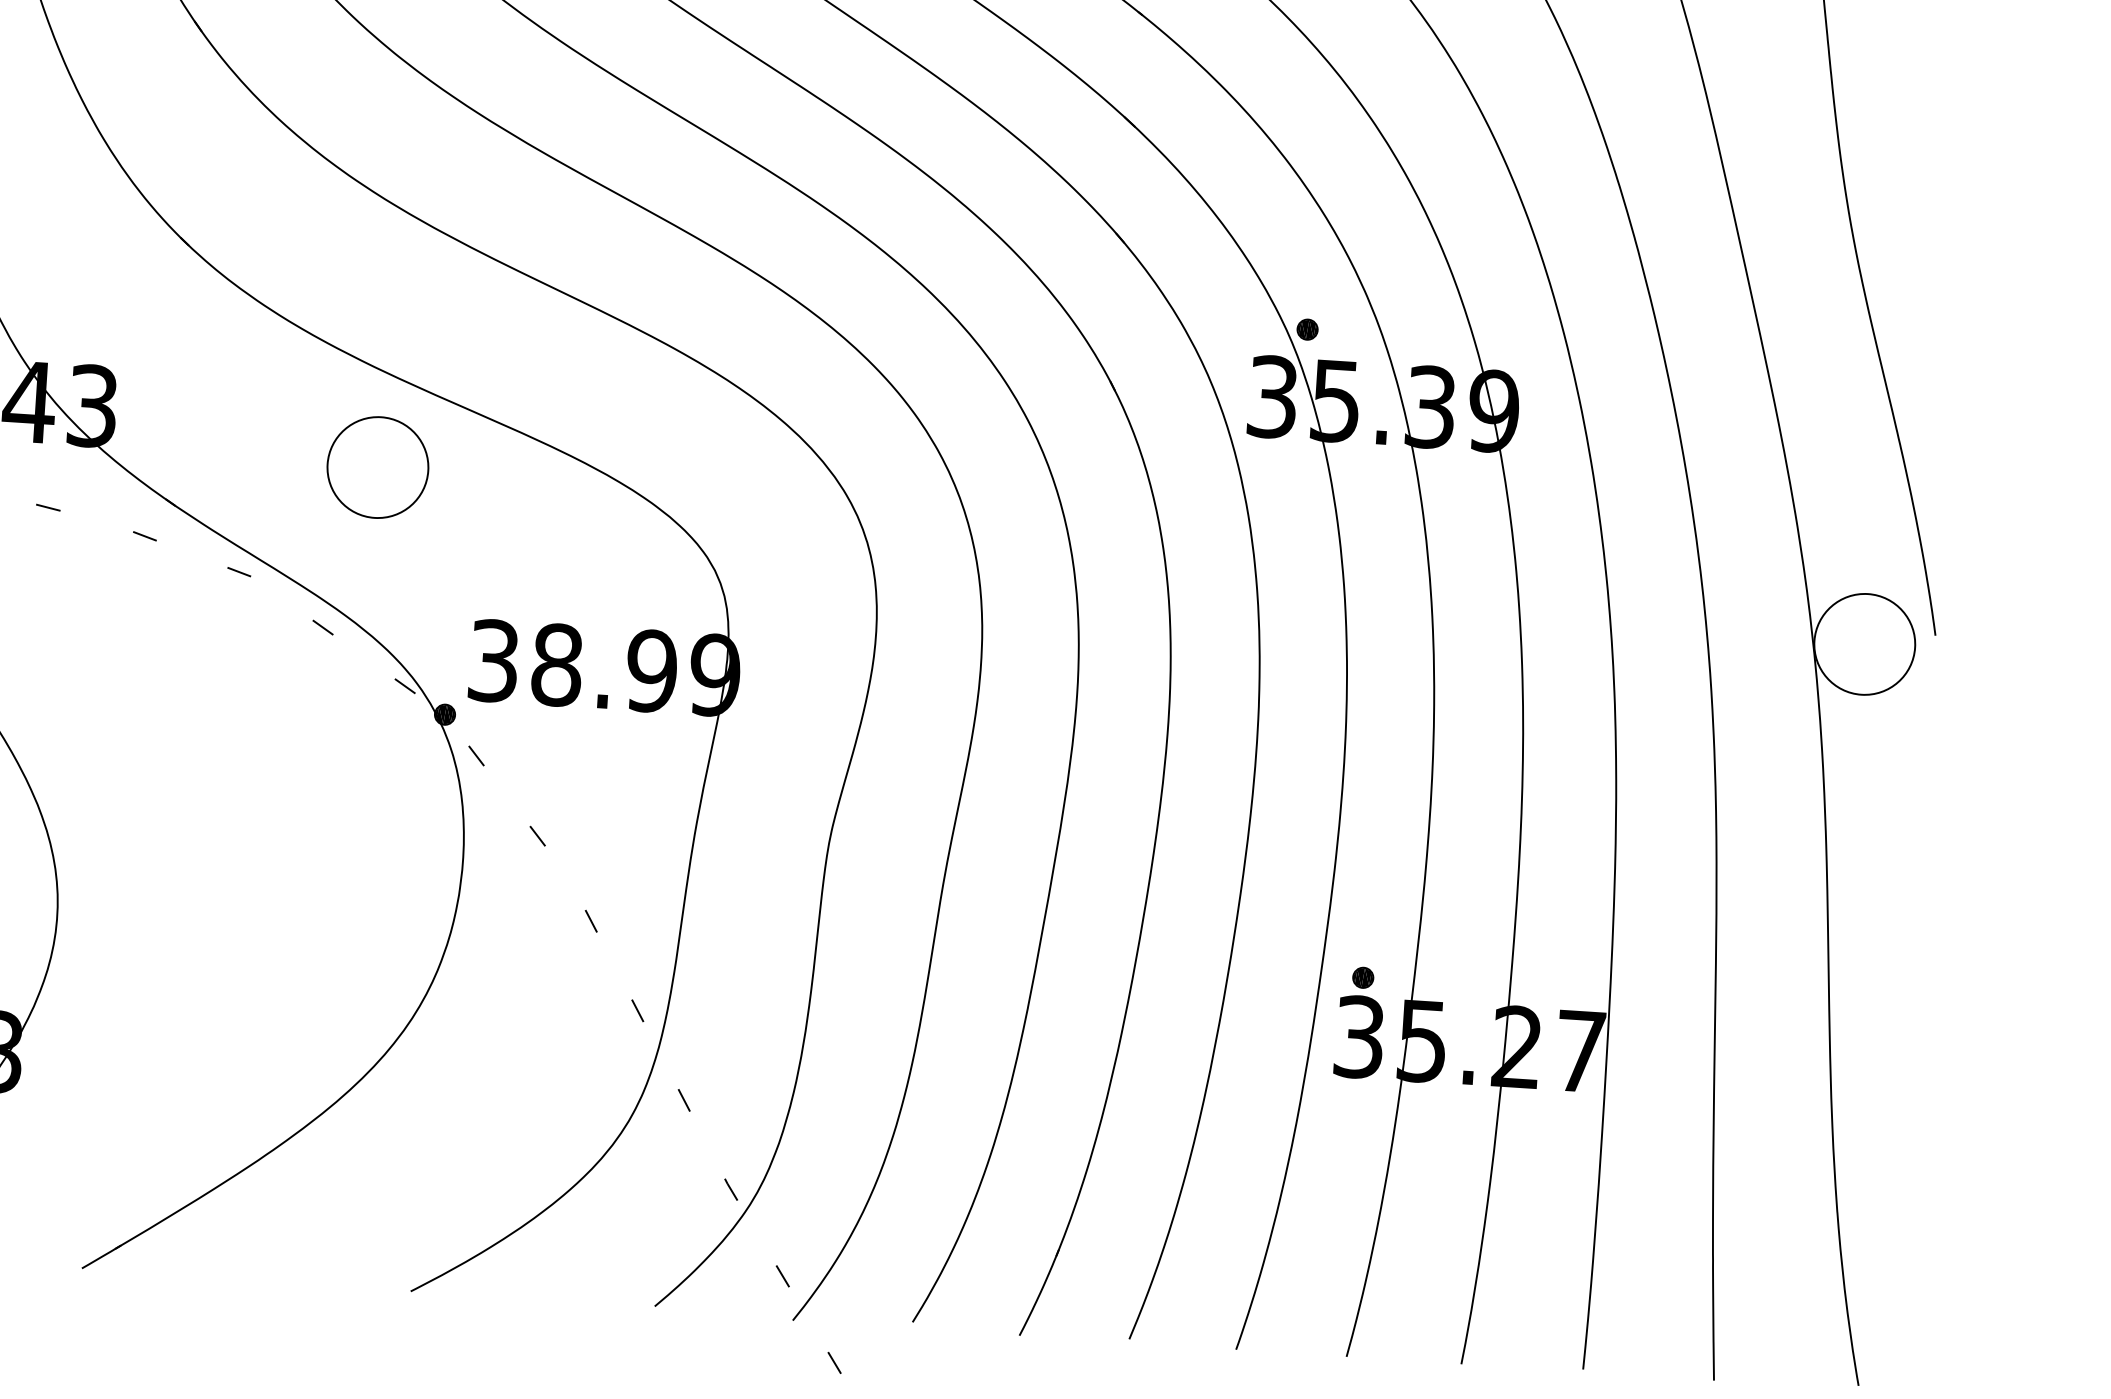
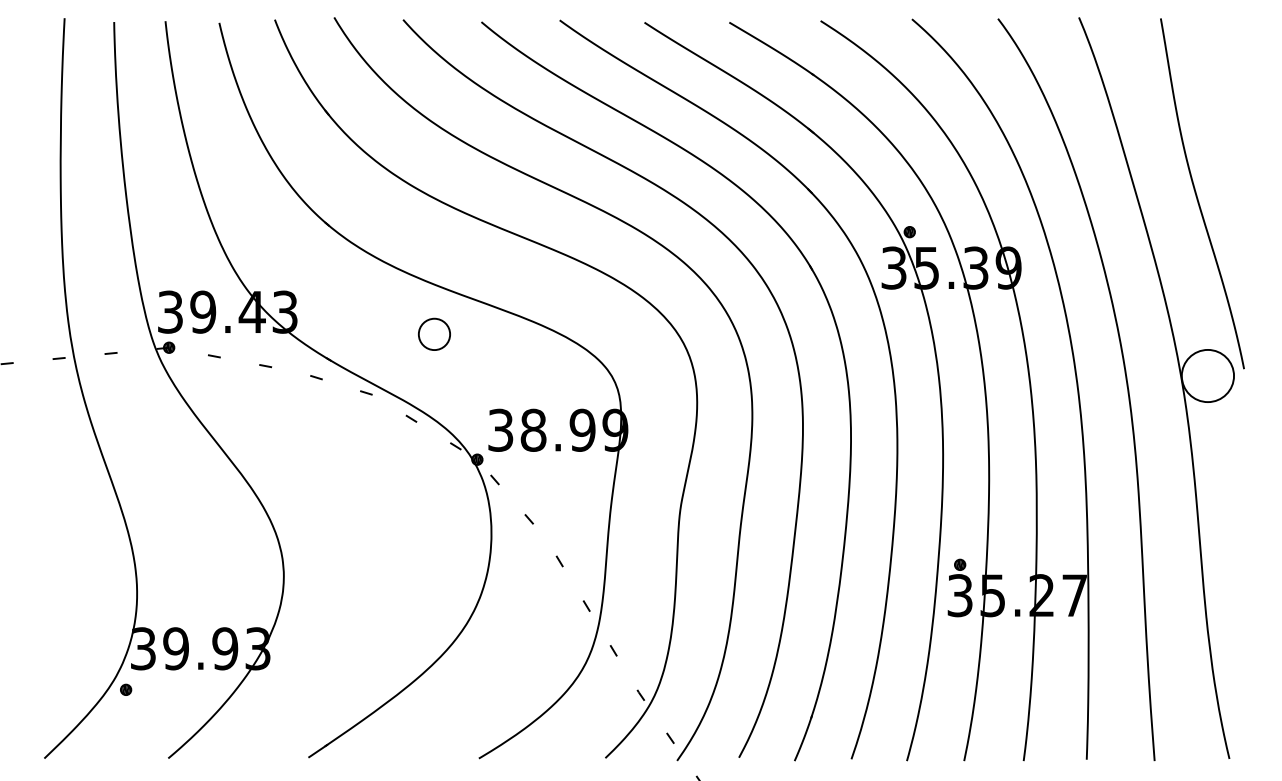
part: (377, 467) -> (434, 334), size x0.6

